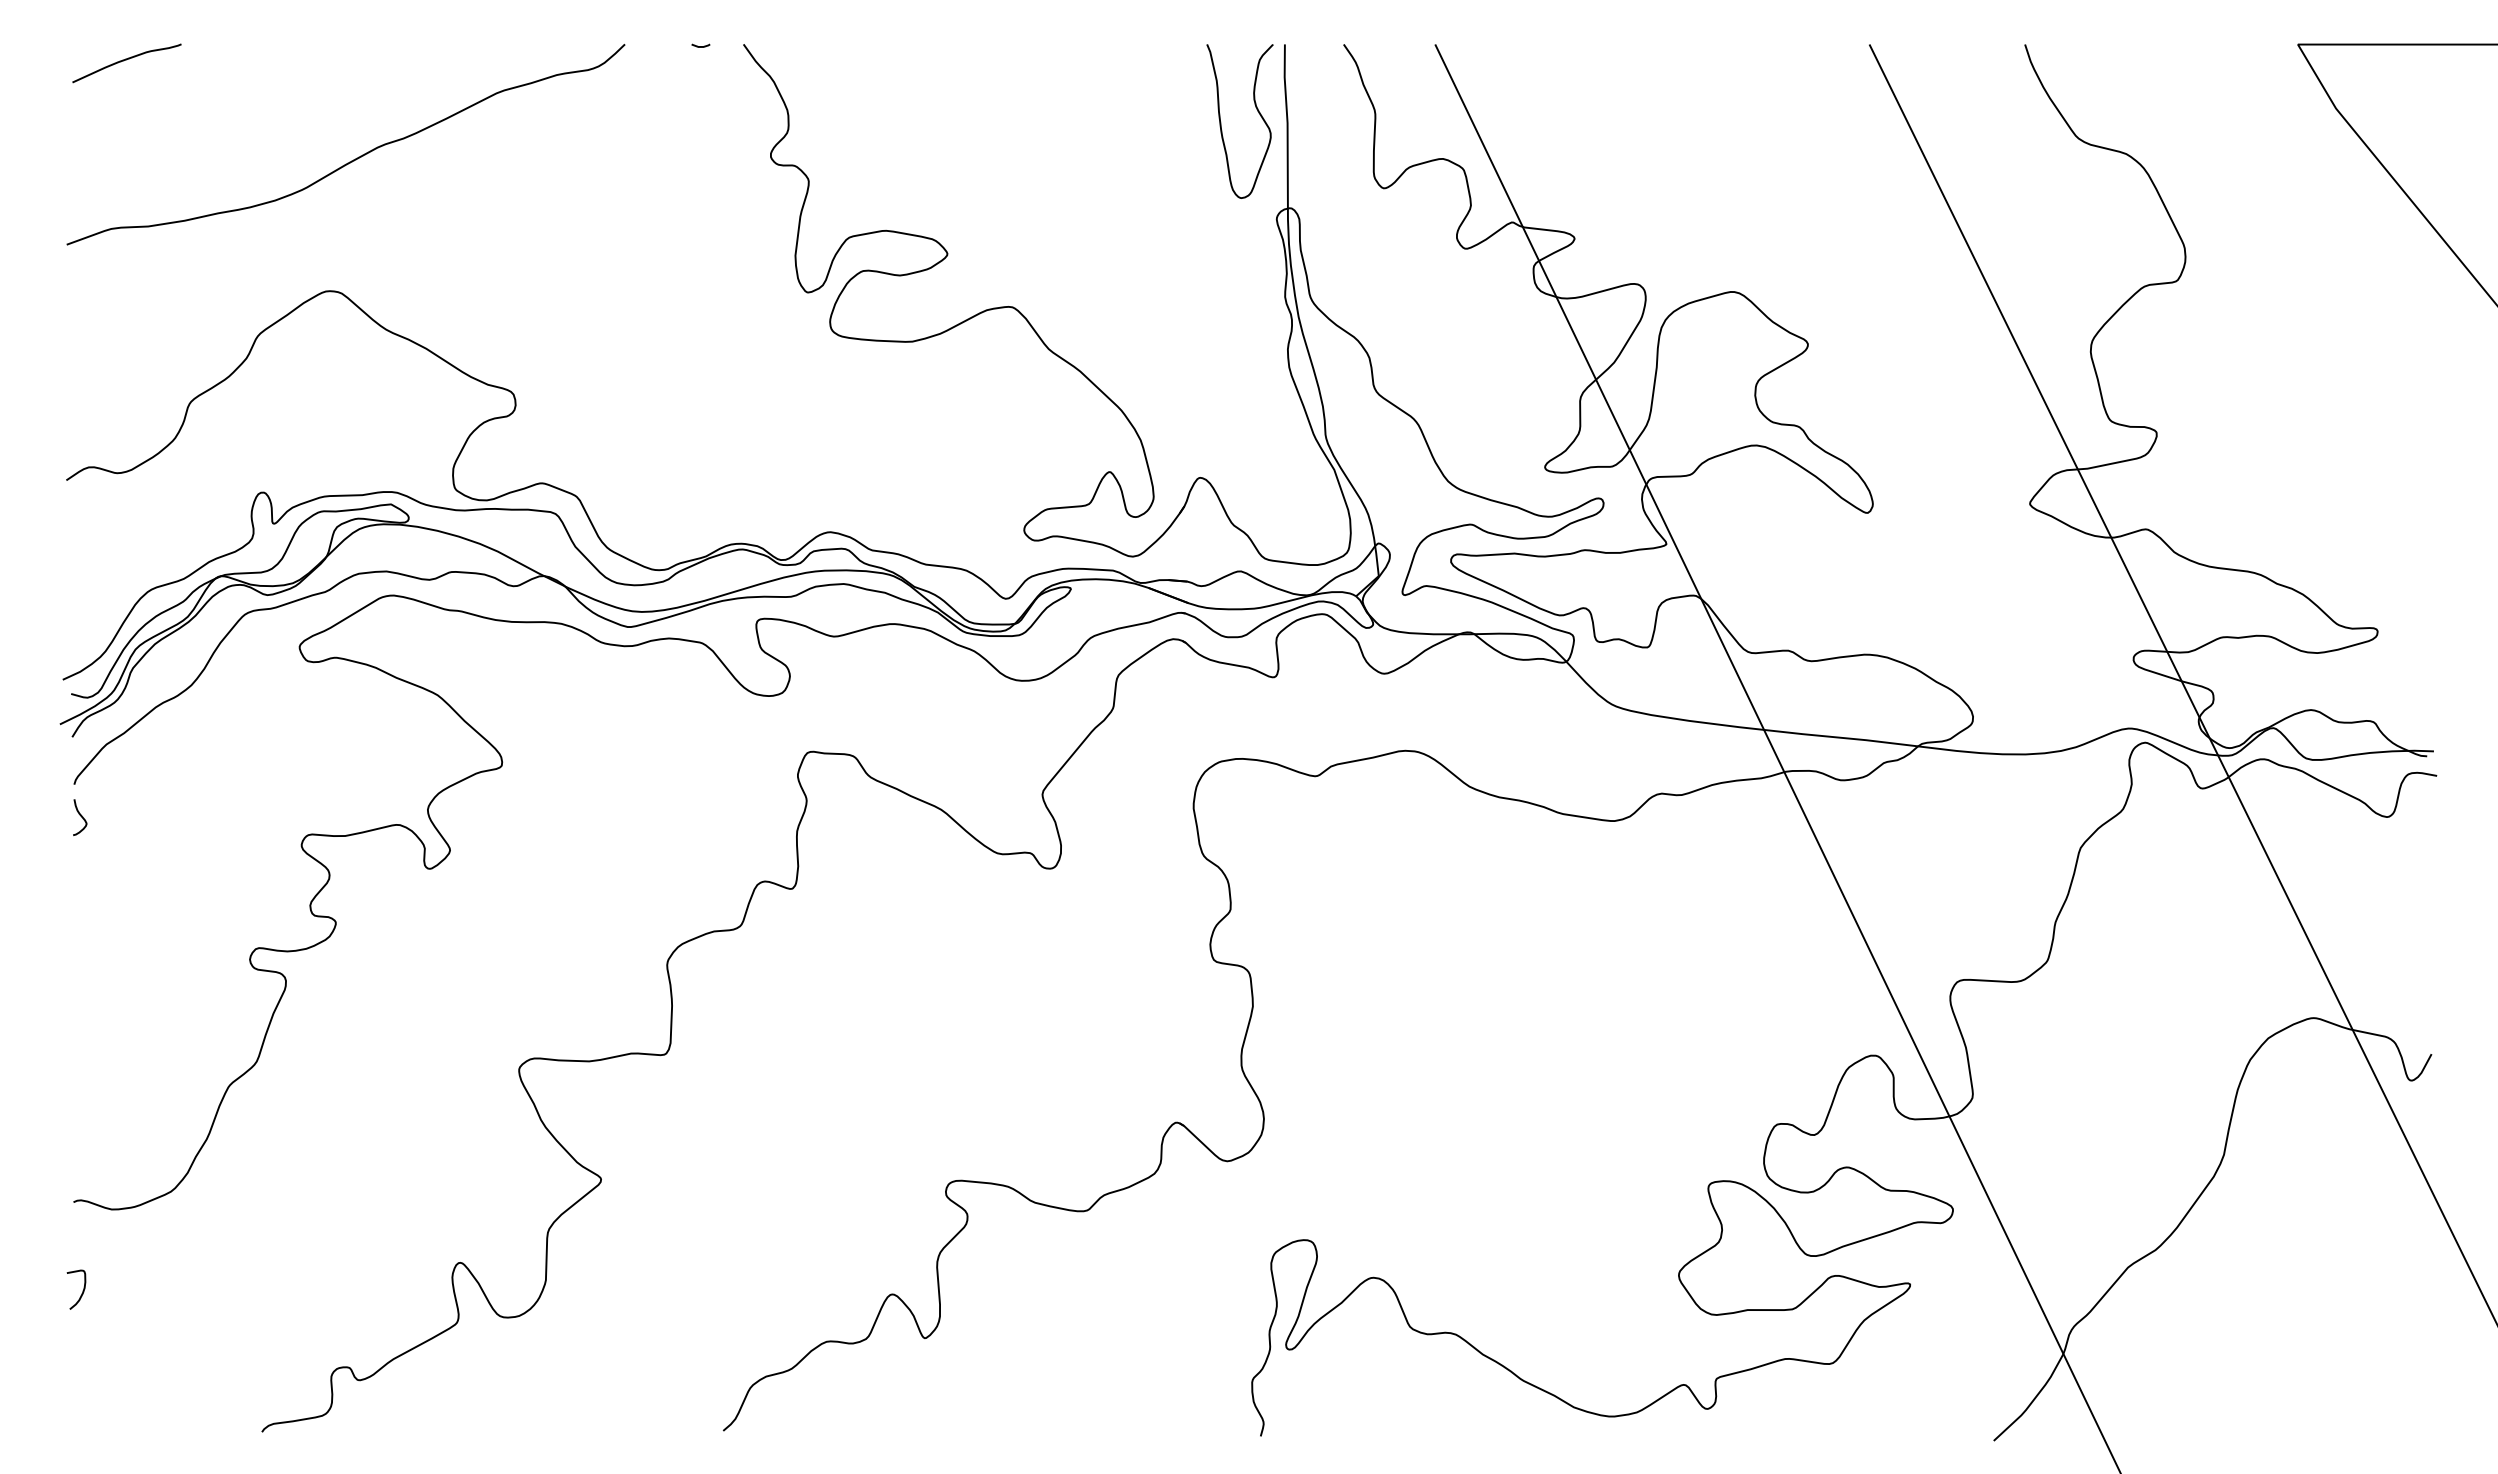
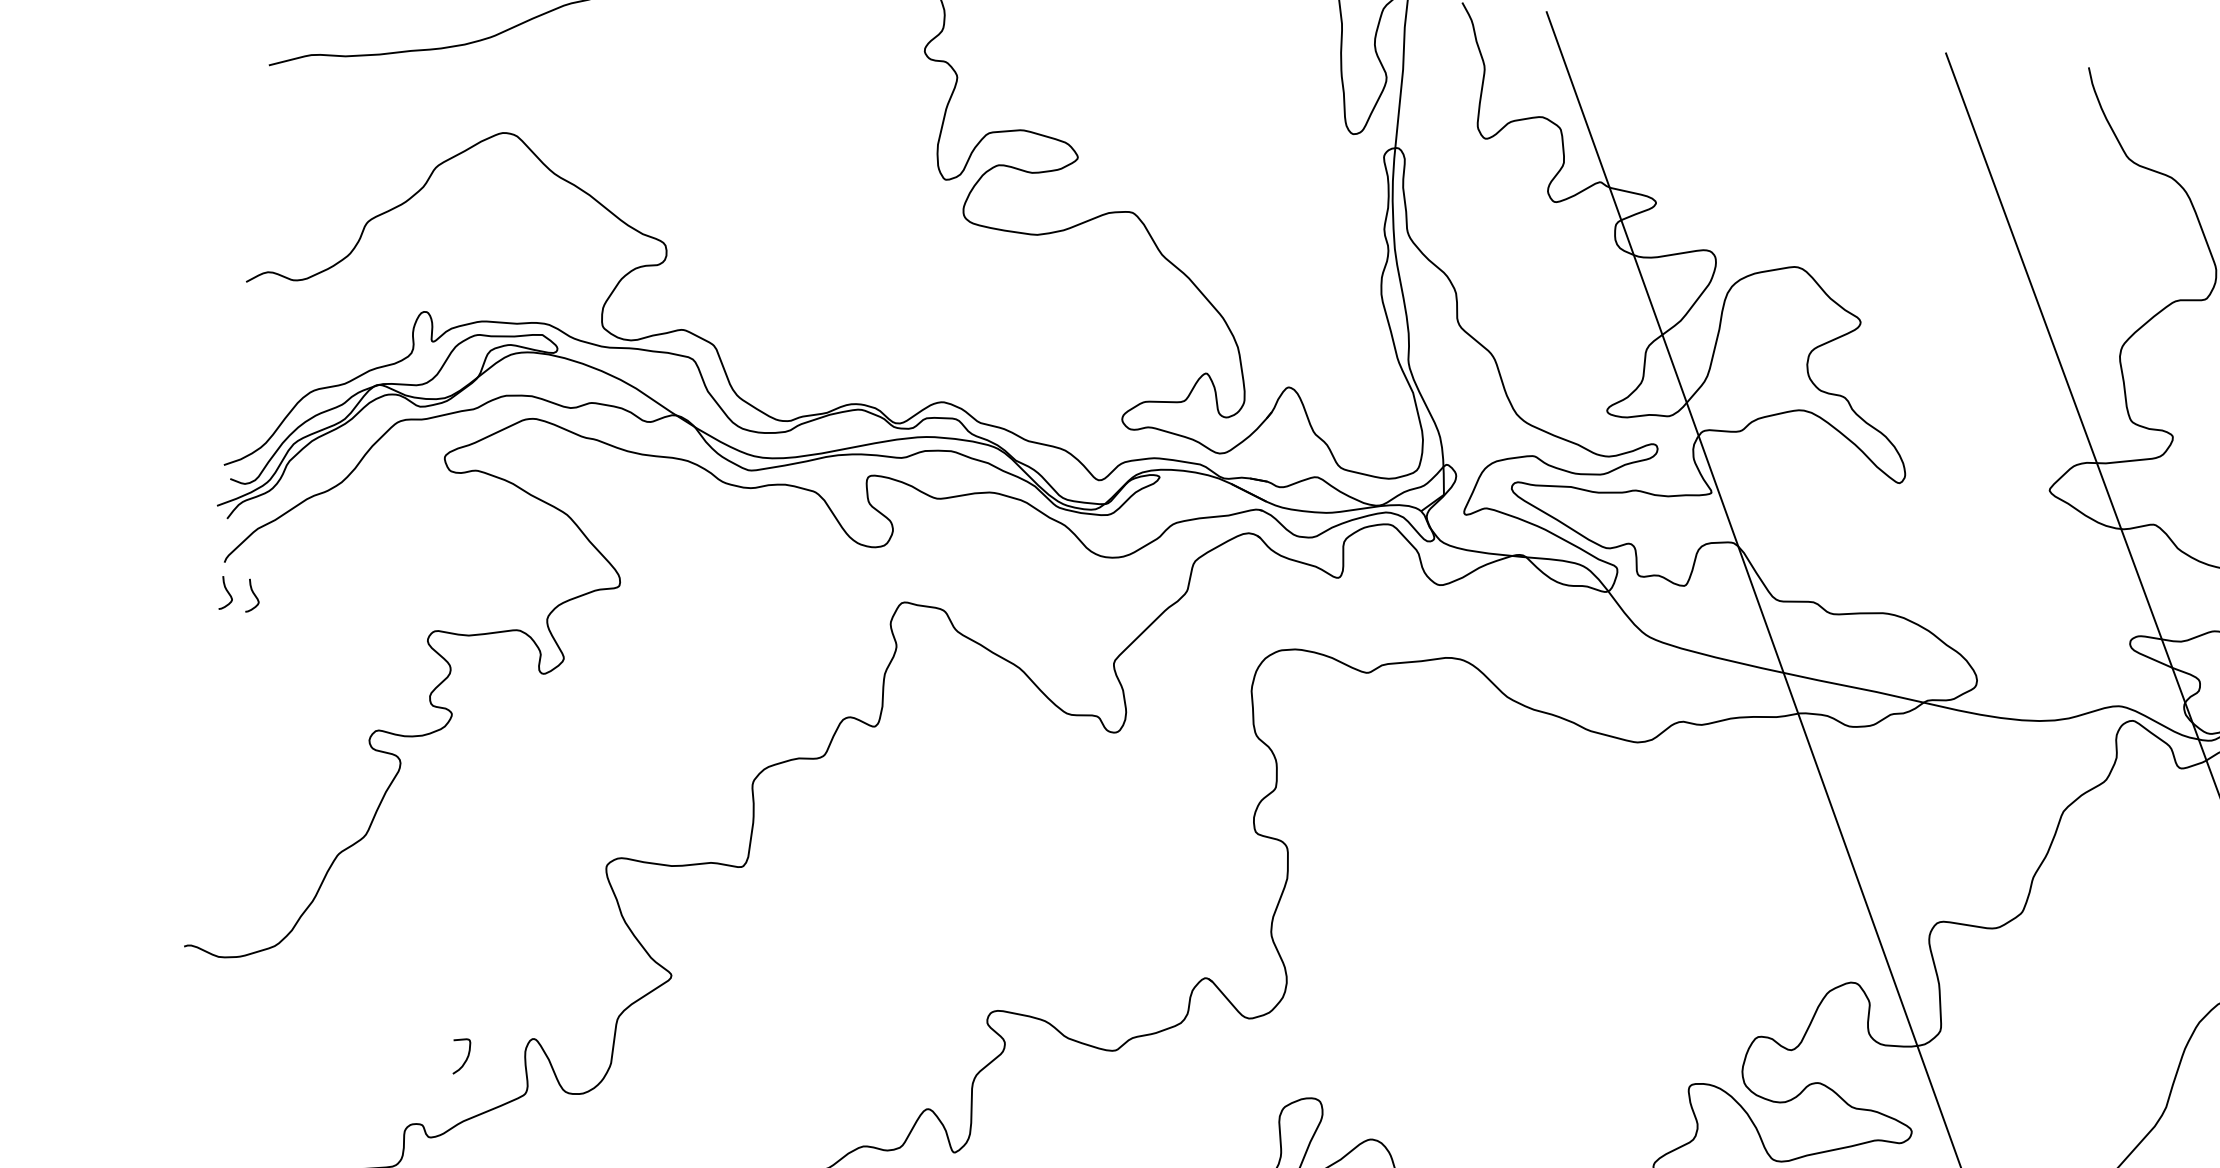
curve: (109, 816) -> (253, 595), added
curve: (82, 1290) -> (466, 1057), moved

